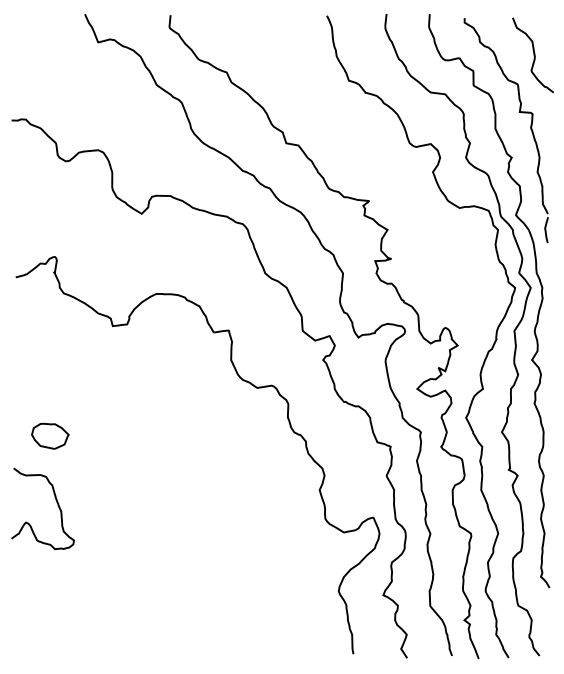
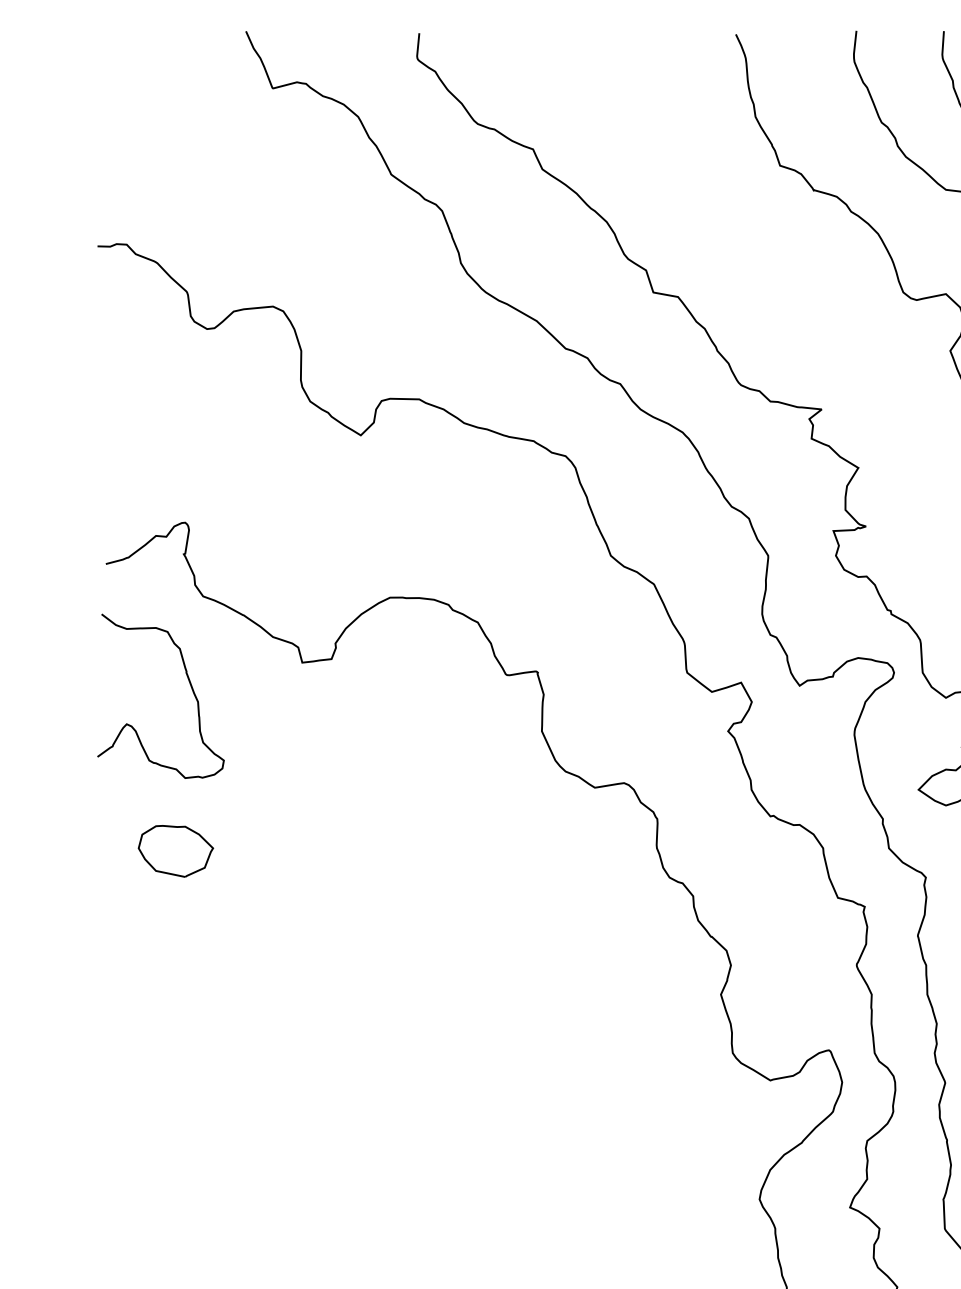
part: (50, 435) -> (176, 849), moved
curve: (56, 502) -> (188, 683), moved

